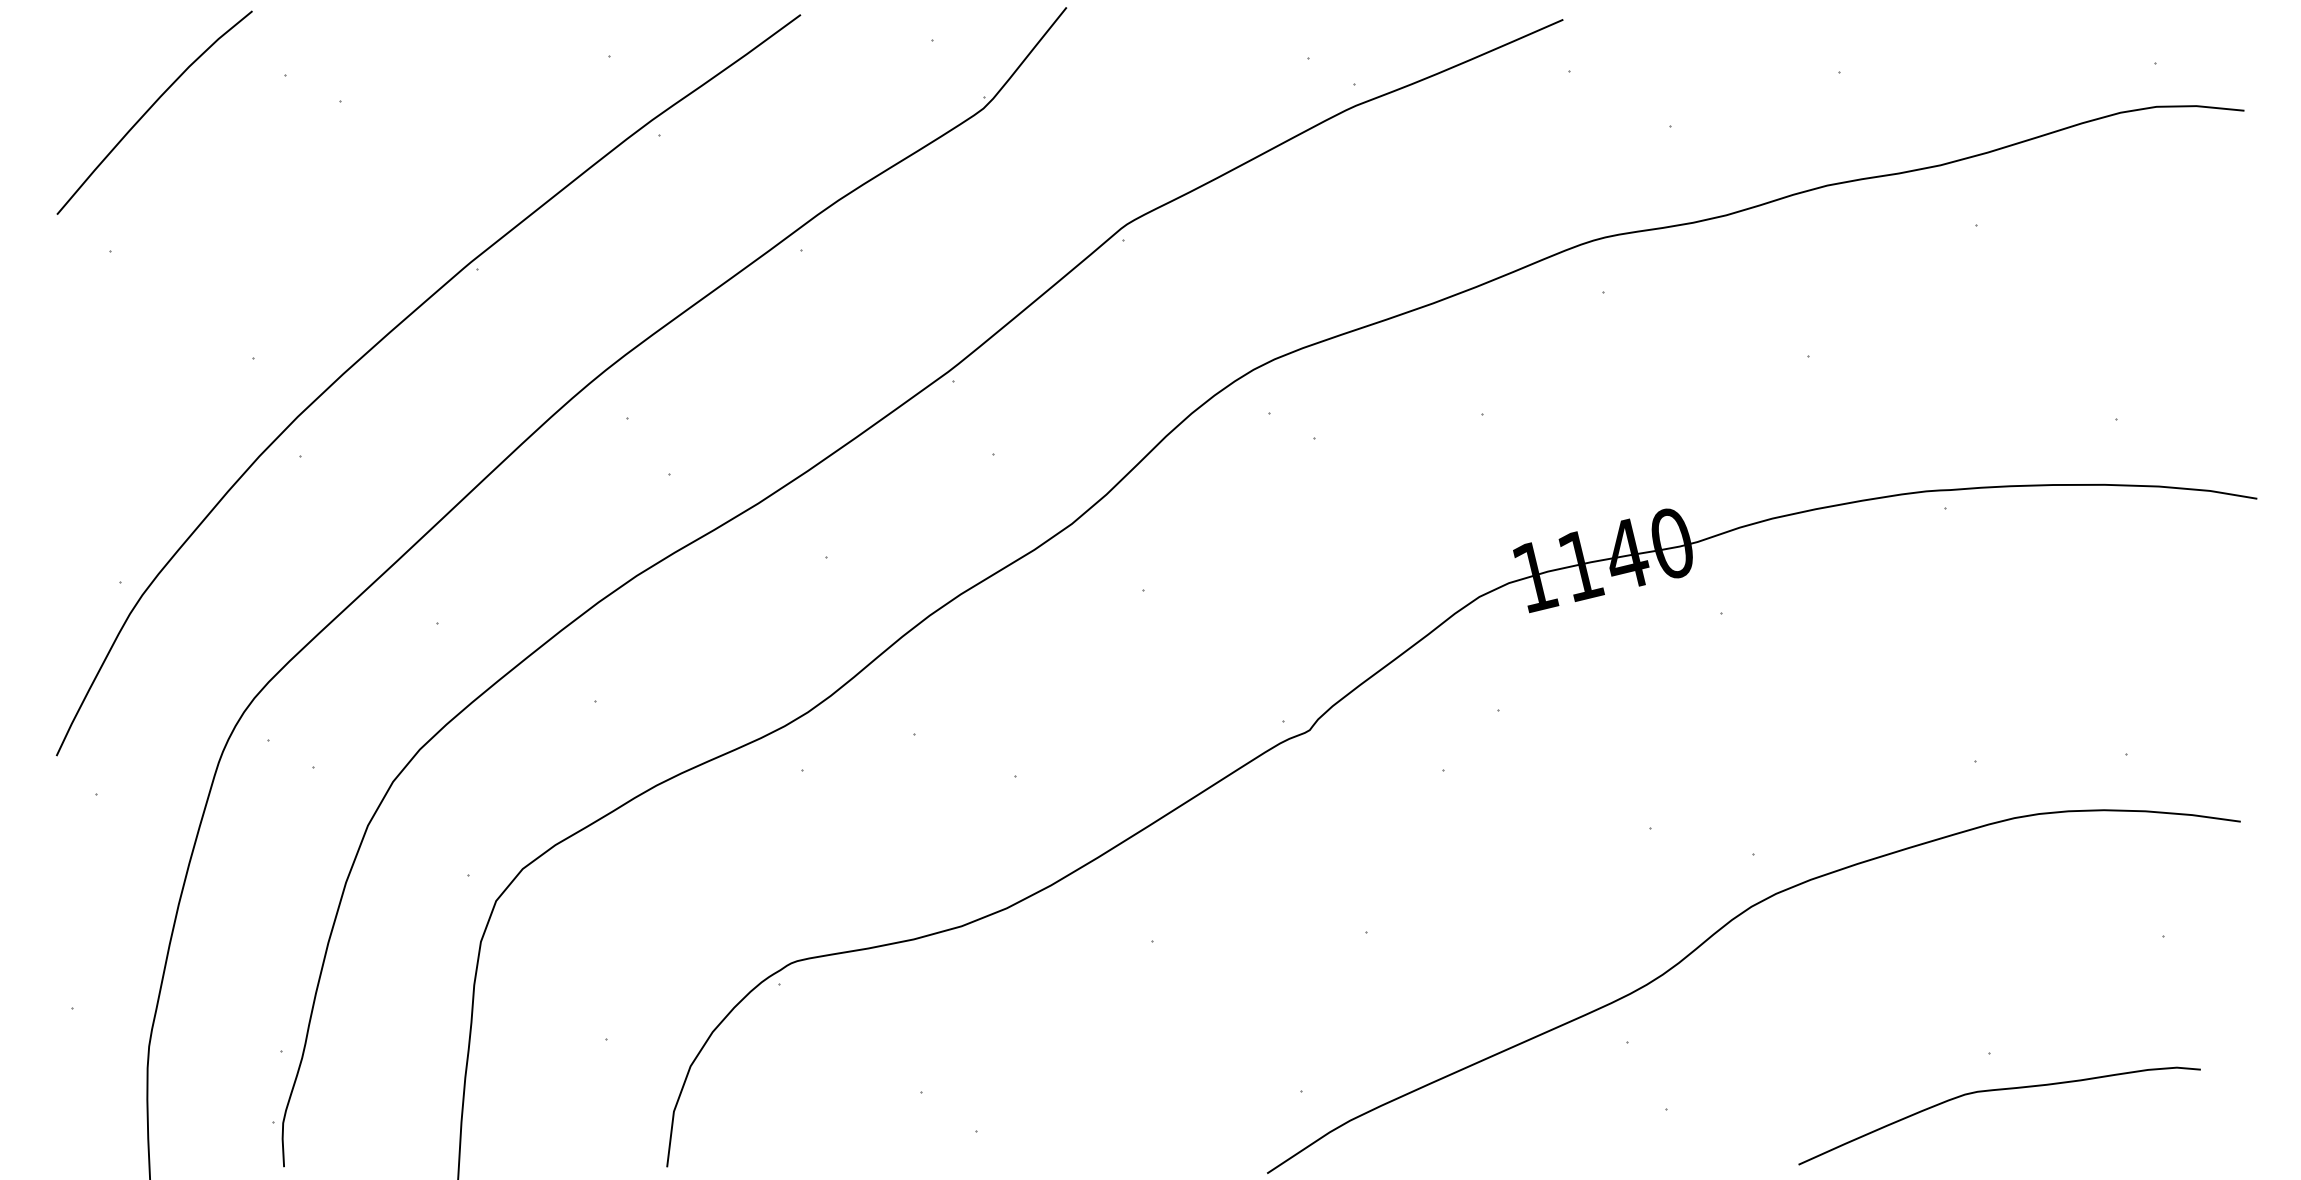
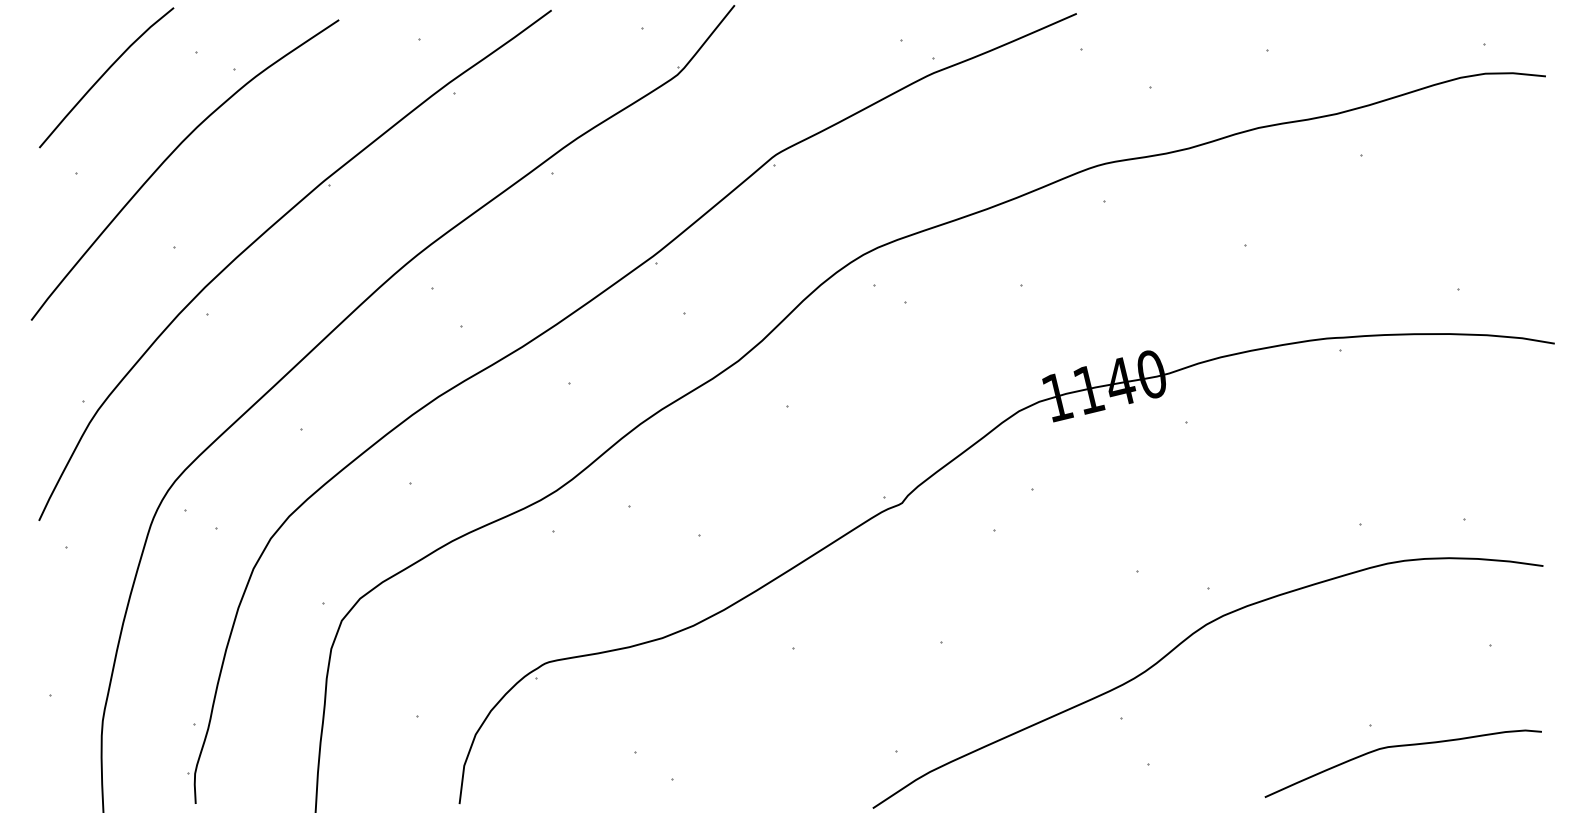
curve: (248, 225) -> (171, 155), added
curve: (1998, 1090) -> (1402, 746), moved

